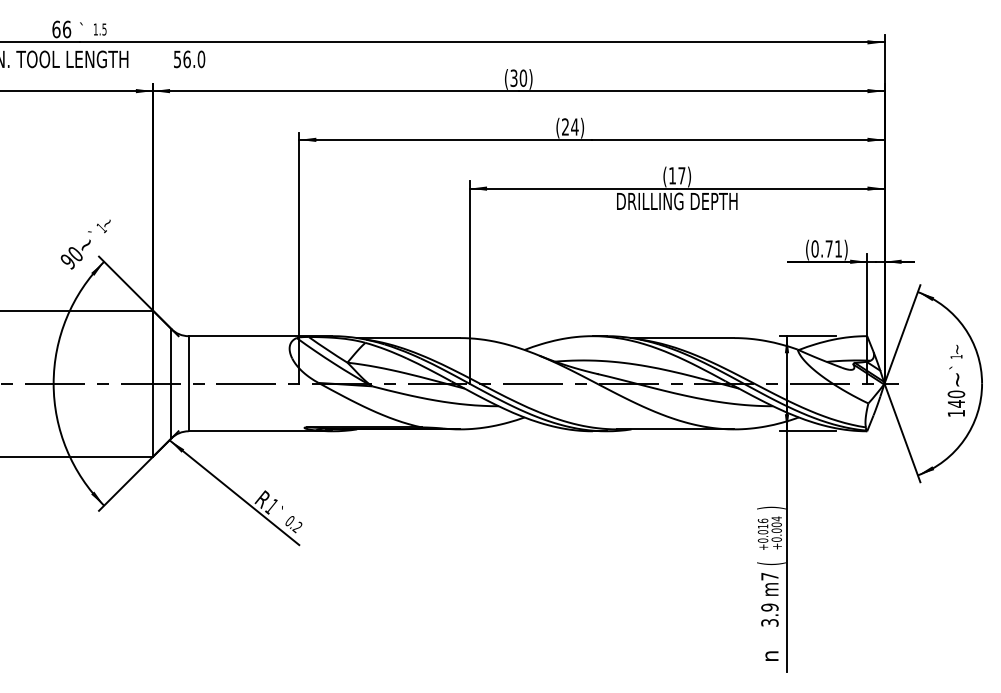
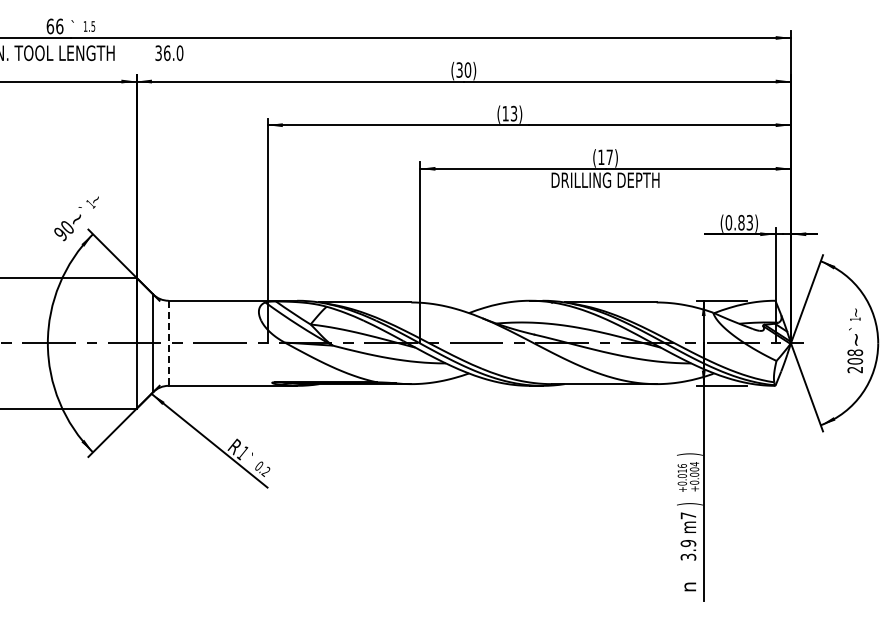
text: (177, 58) -> (158, 52), 56.0 -> 36.0
text: (569, 126) -> (509, 113), (24) -> (13)
text: (833, 248) -> (745, 222), (0.71) -> (0.83)
line: (188, 383) -> (168, 343), solid -> dashed
text: (956, 404) -> (855, 361), 140 -> 208
text: (771, 563) -> (689, 504), ( -> )

